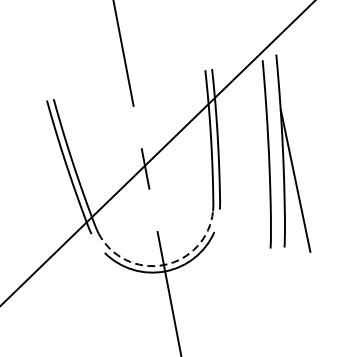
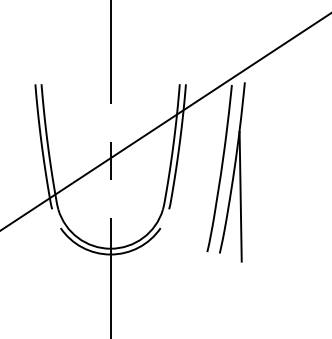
arc: (163, 264) -> (110, 248), dashed -> solid

